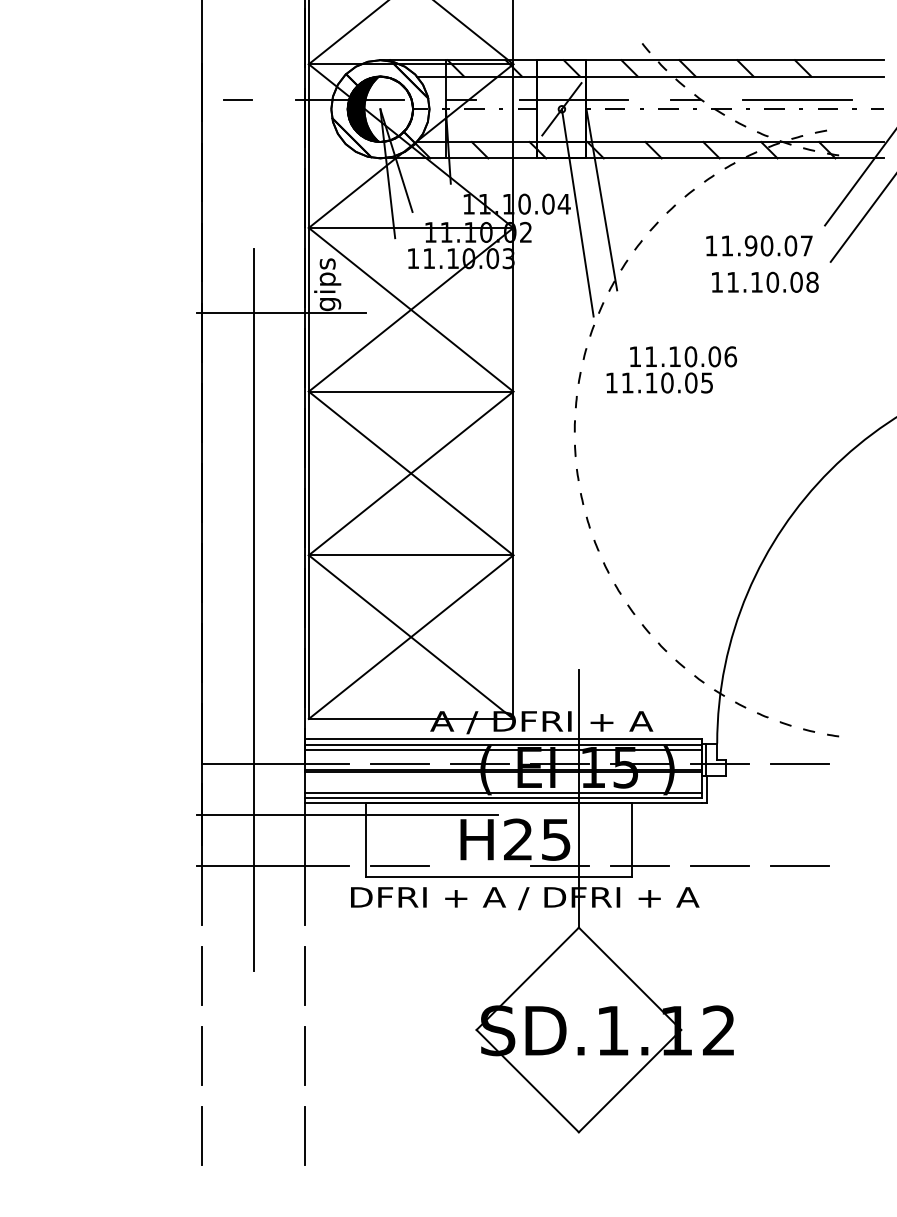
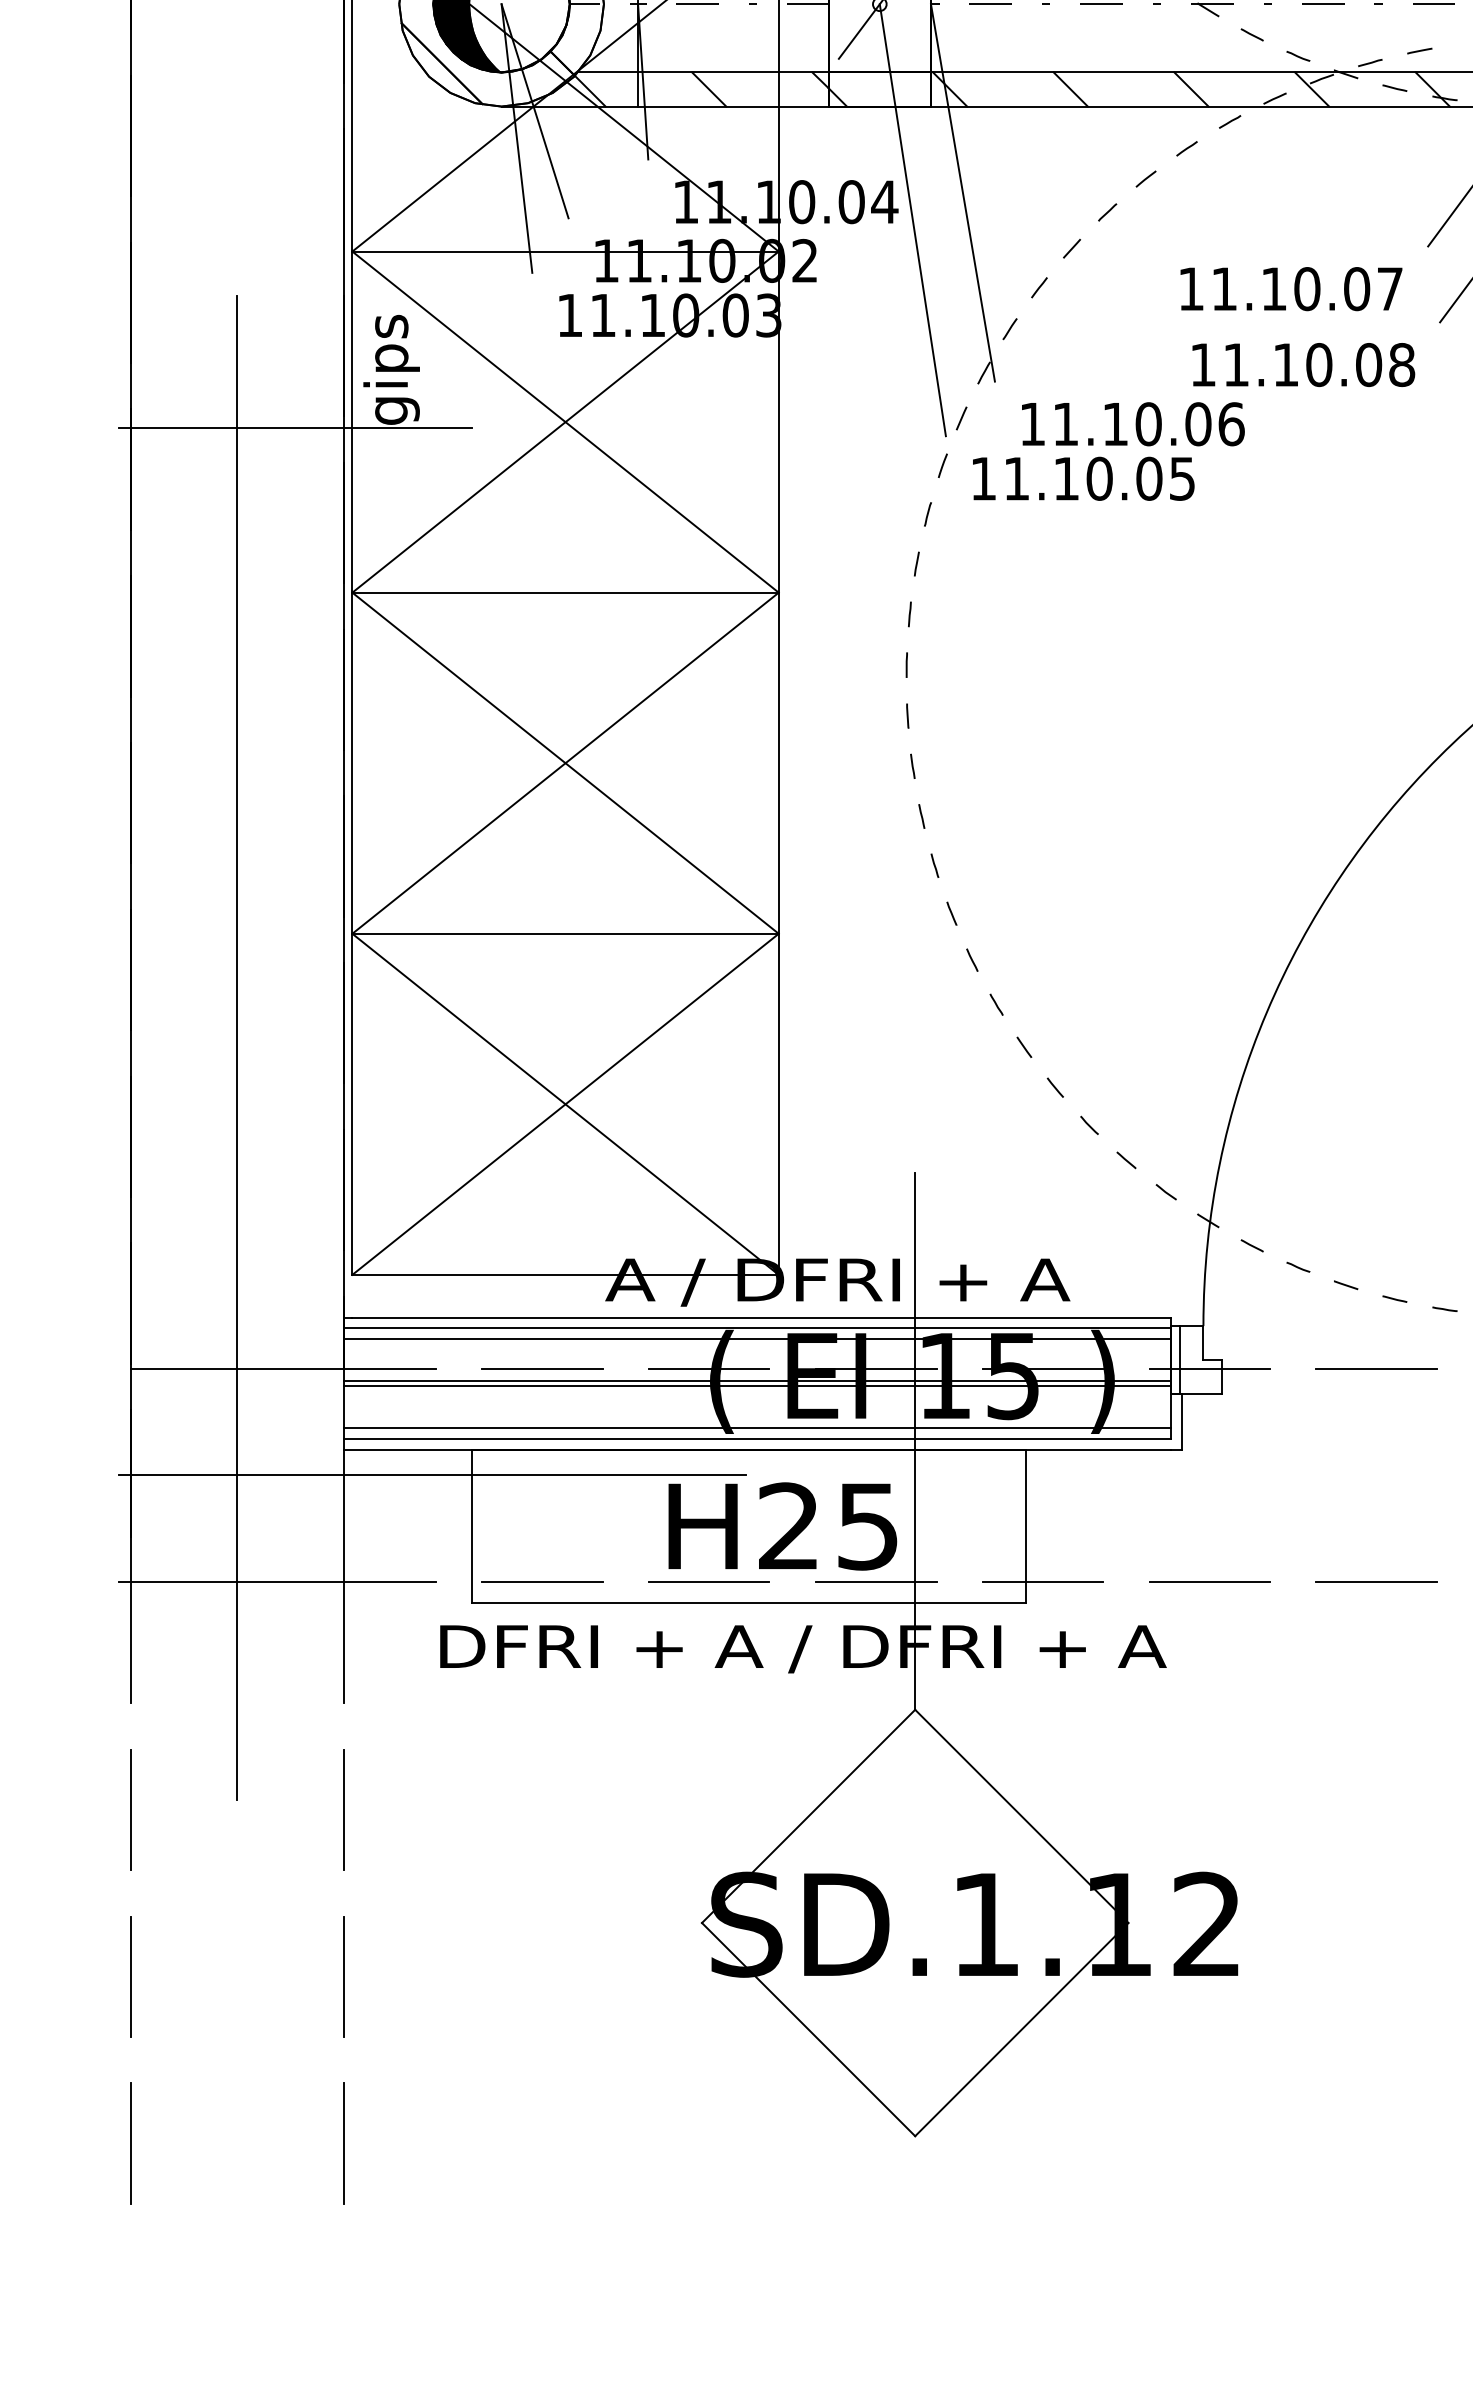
text: (750, 245) -> (1272, 288), 11.90.07 -> 11.10.07
text: (671, 369) -> (1108, 450), moved
line: (479, 866) -> (708, 1582), added

